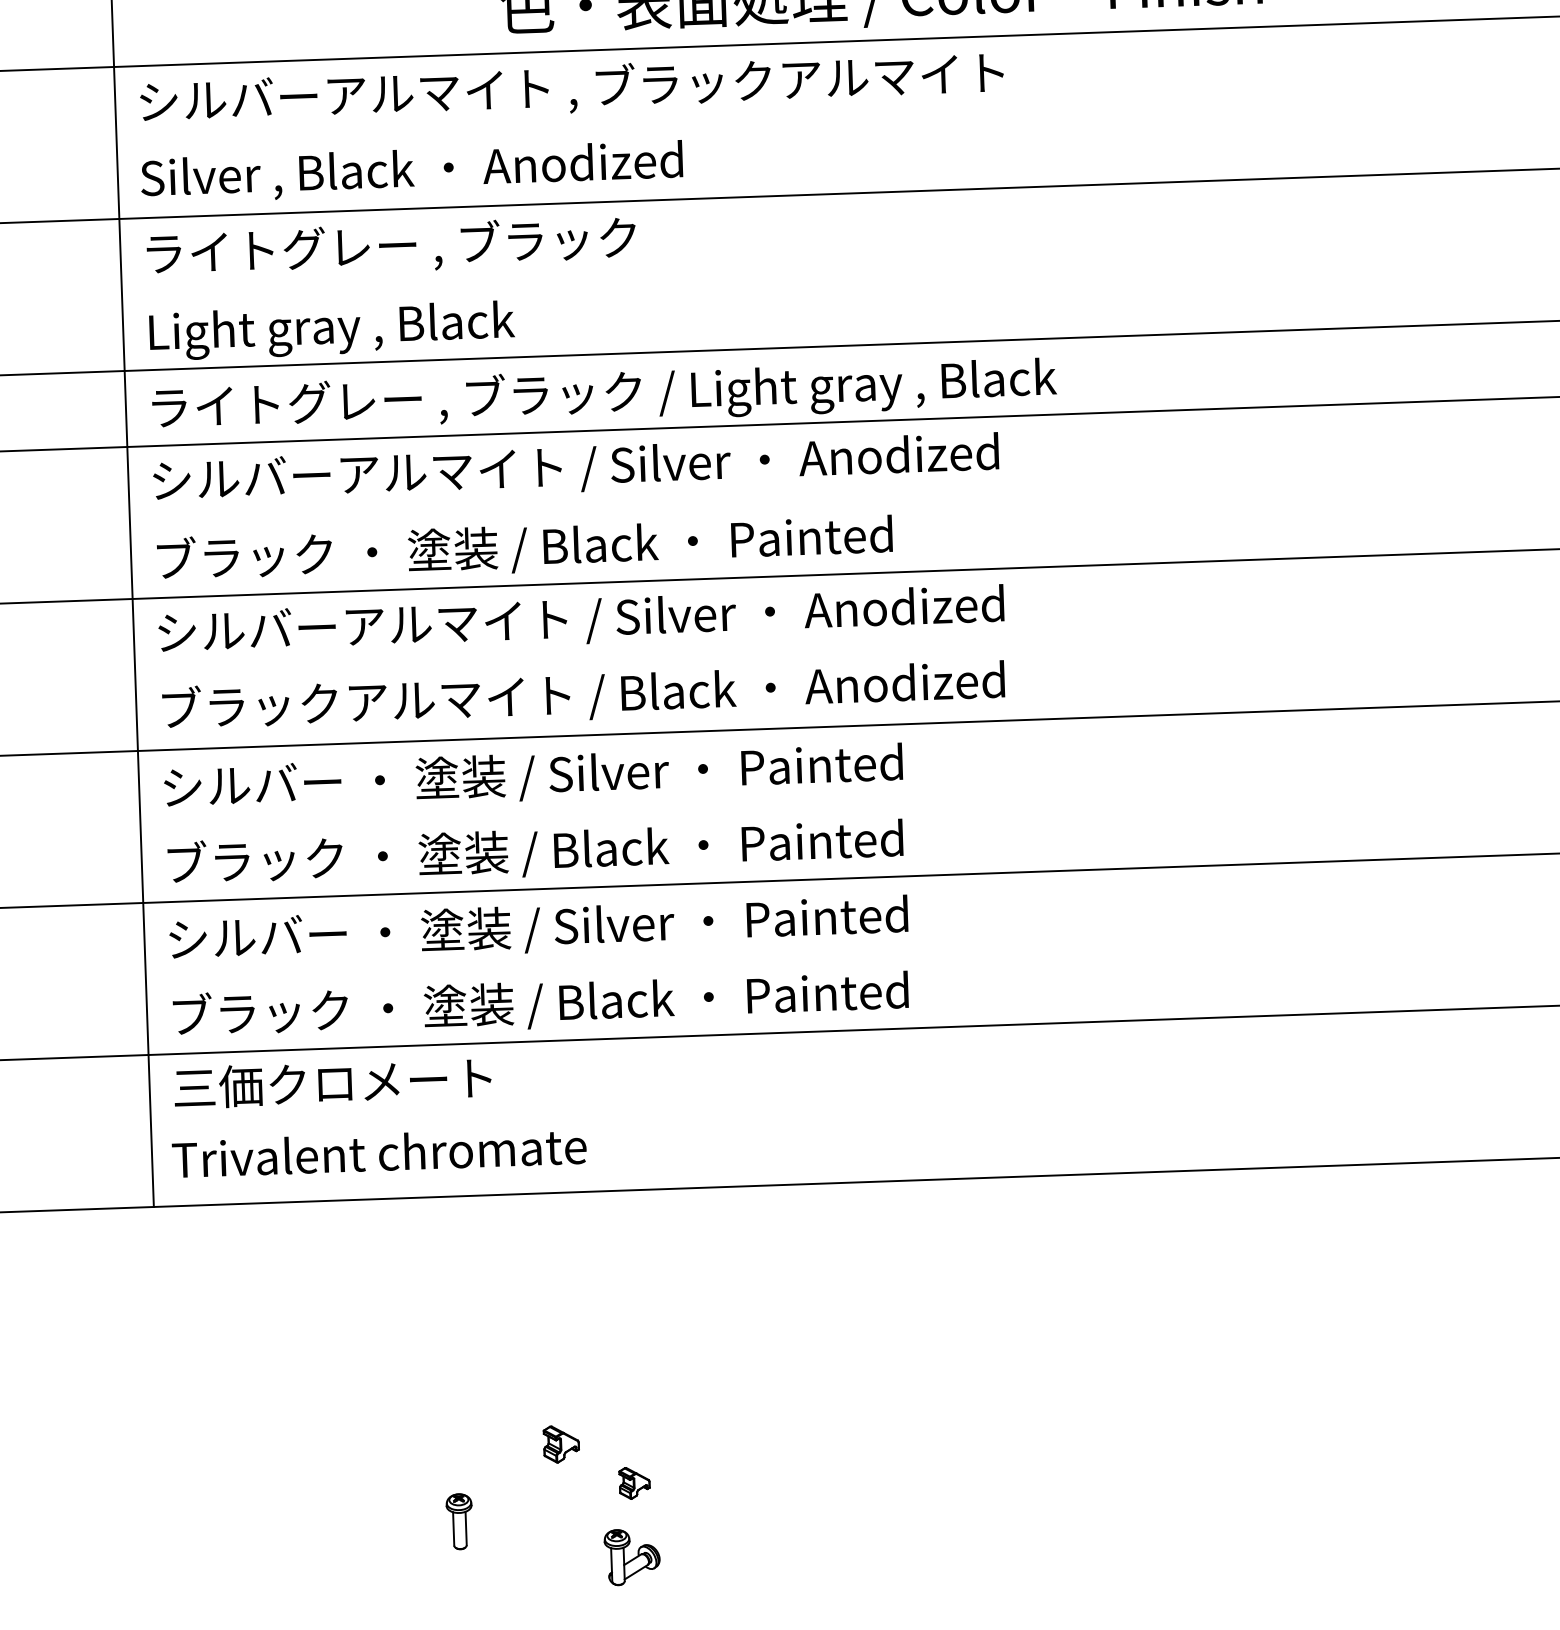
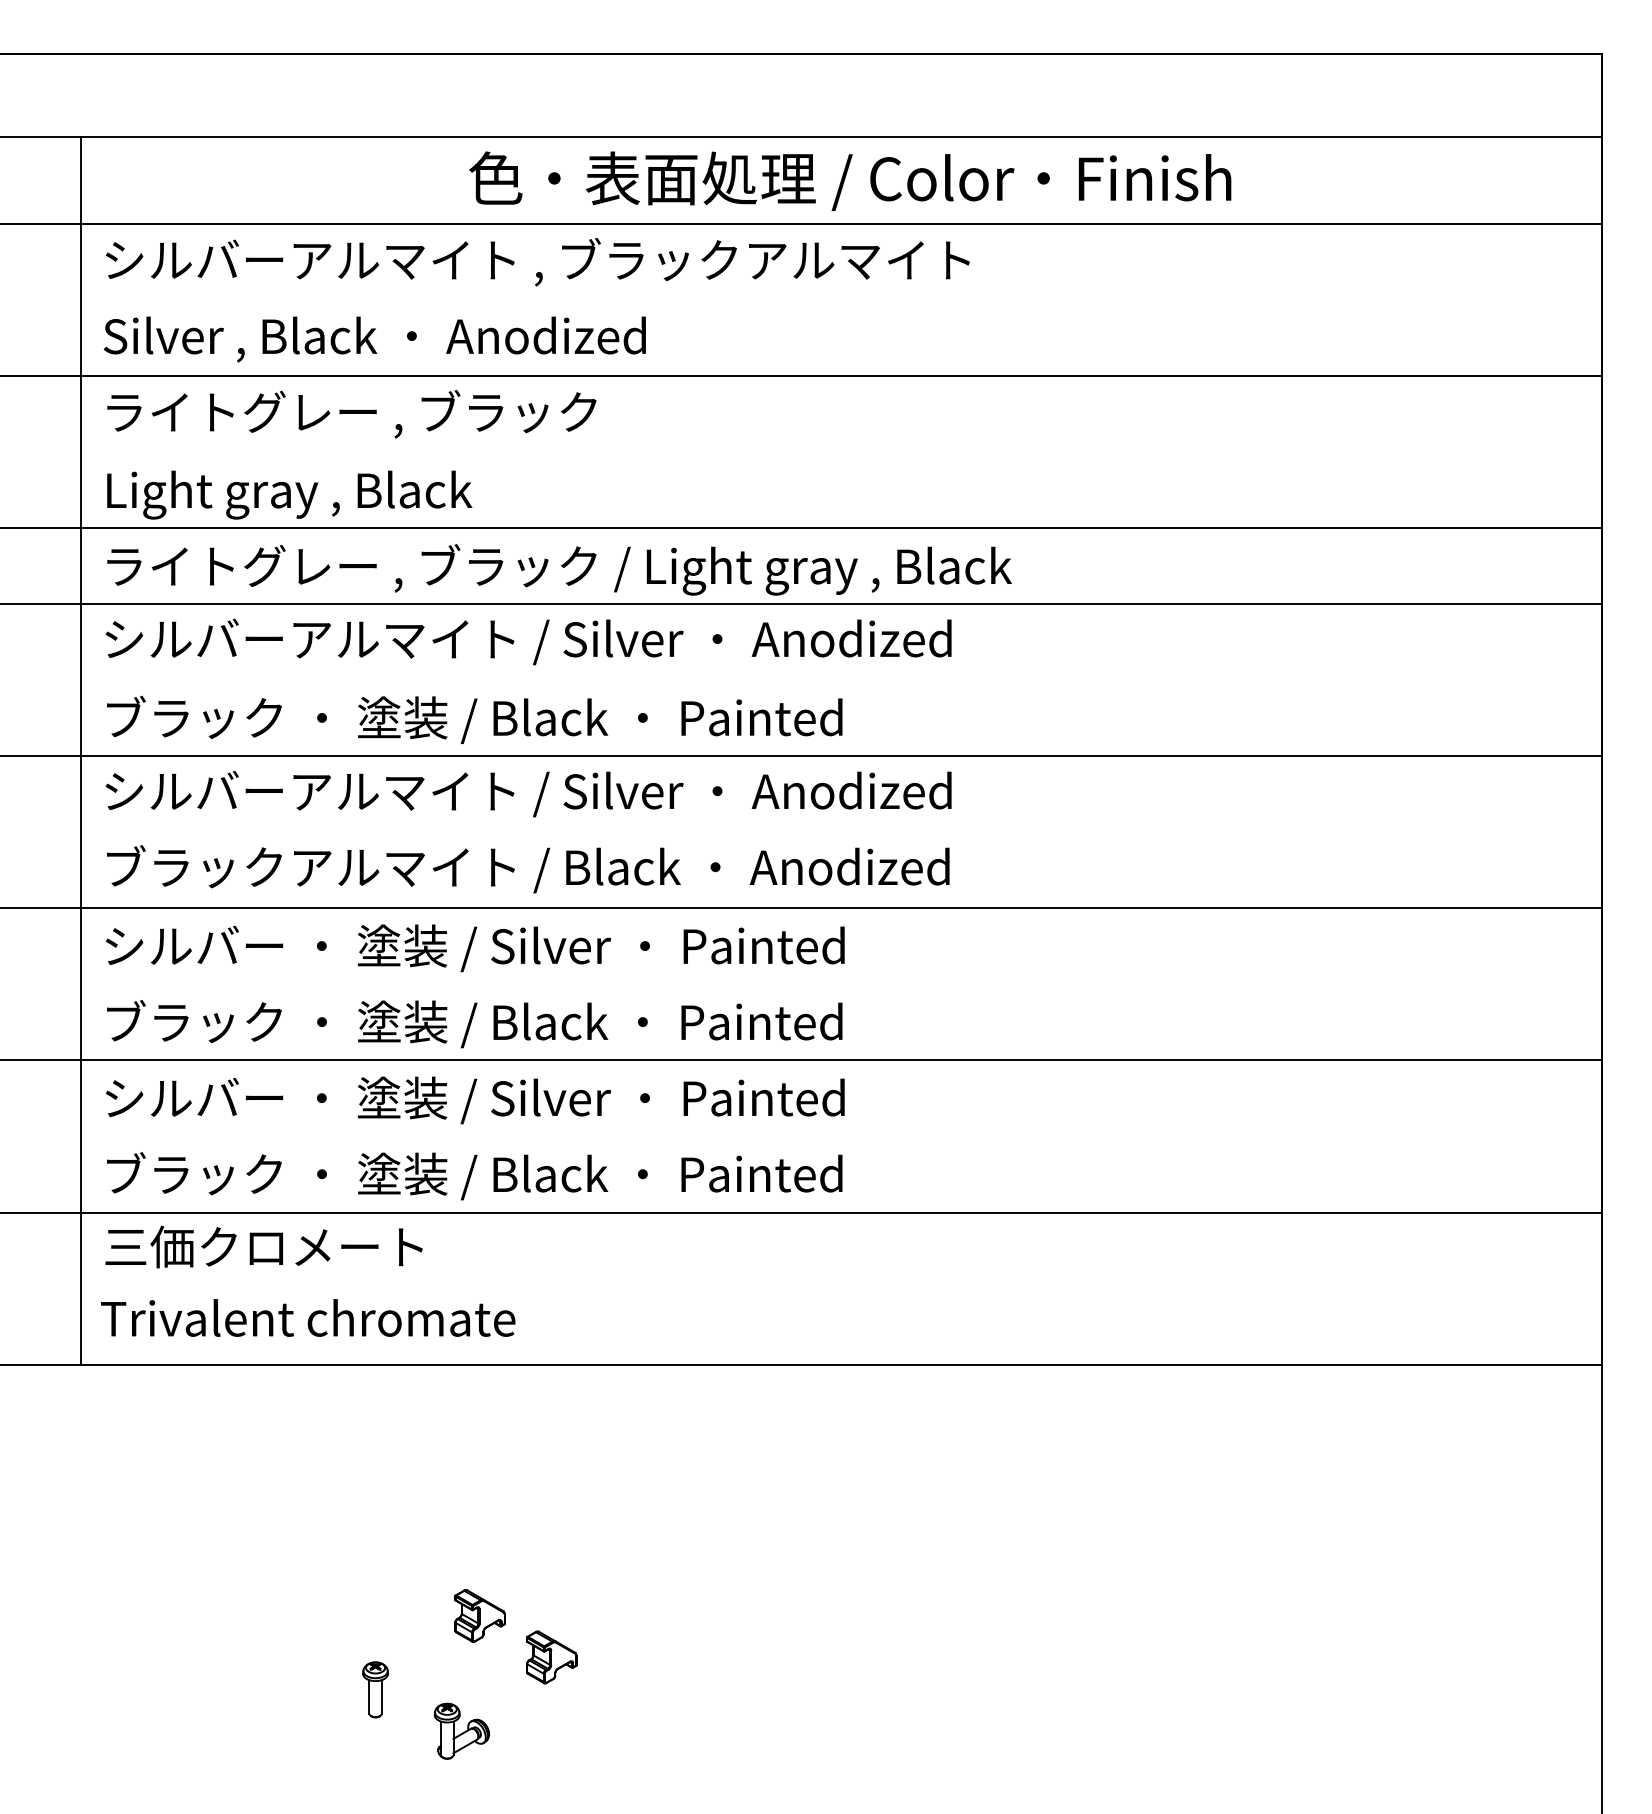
part: (560, 1443) -> (479, 1615), size x1.43
part: (634, 1483) -> (551, 1657), size x1.67
part: (631, 1556) -> (461, 1730), moved

